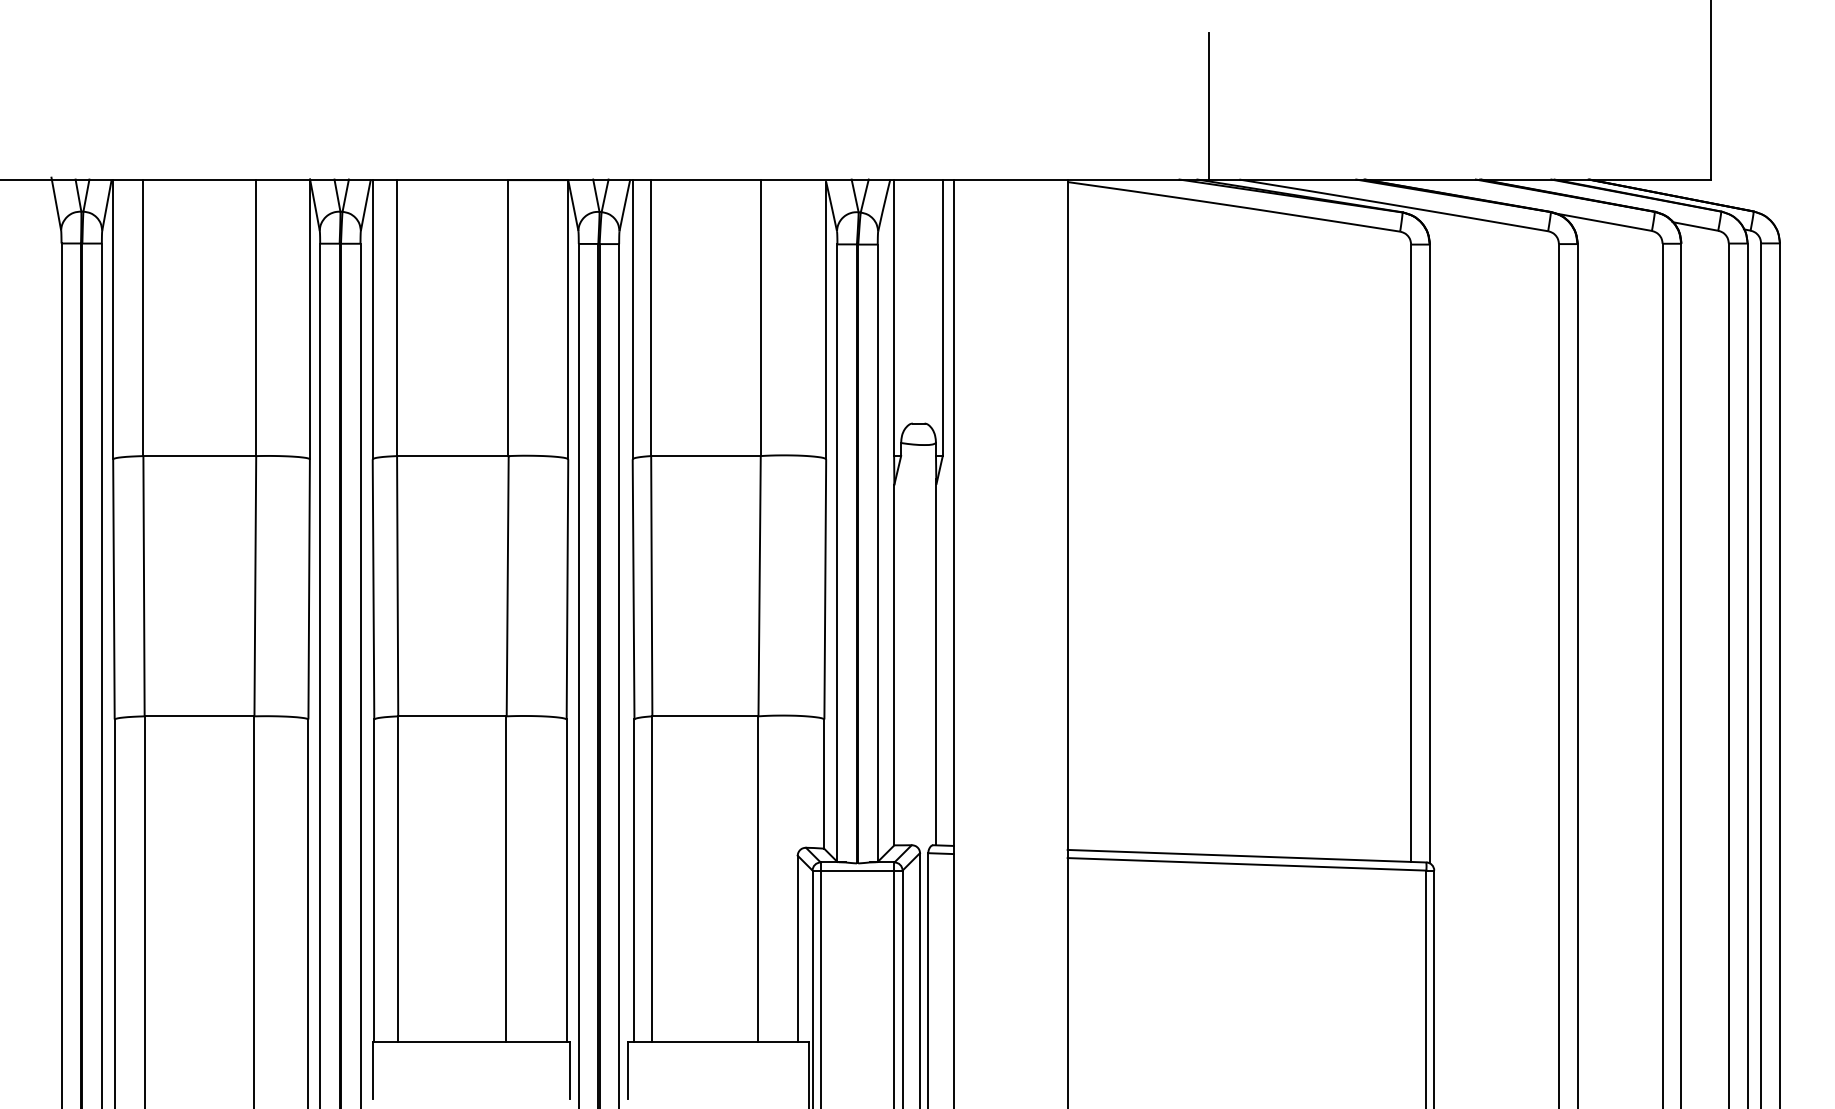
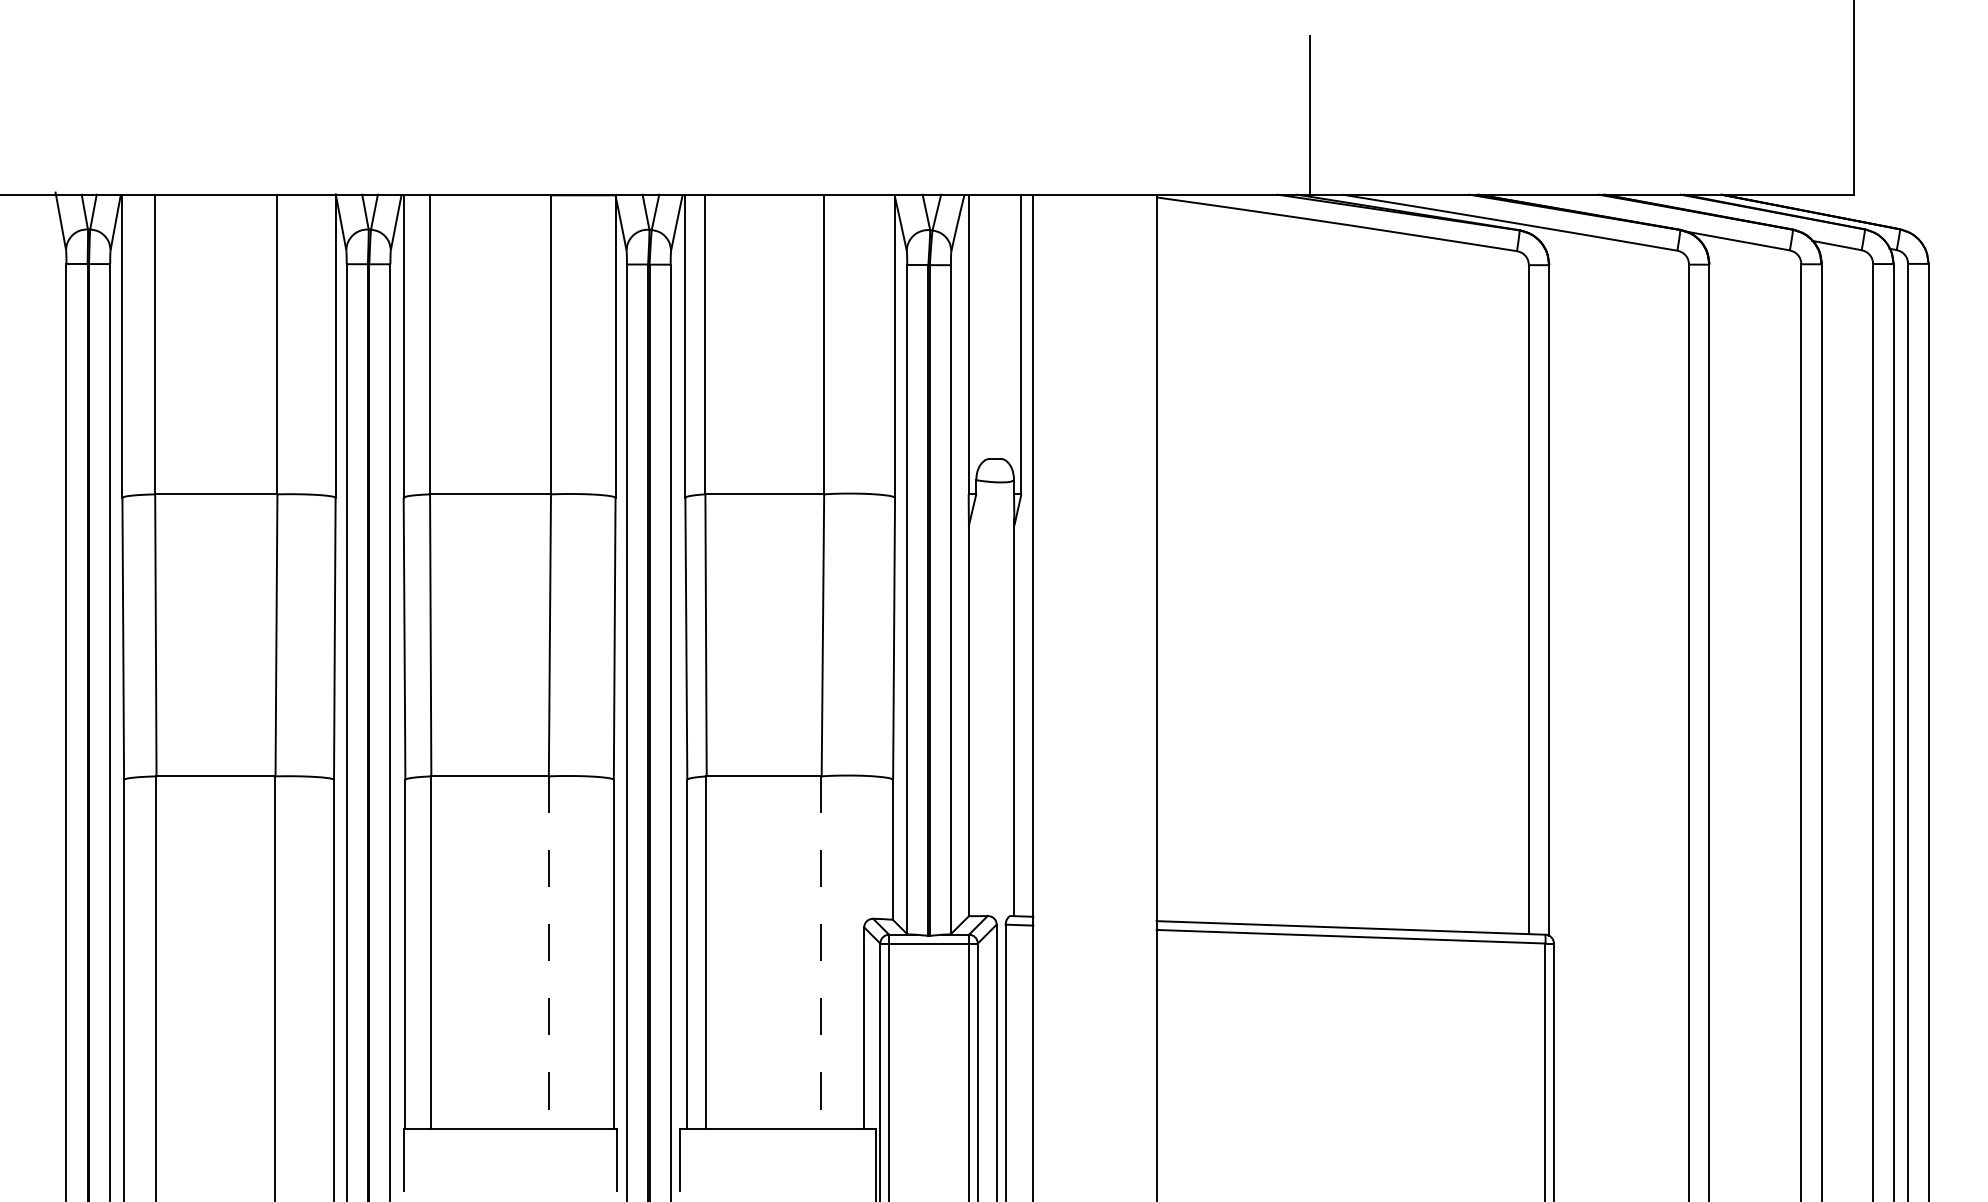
line: (506, 879) -> (548, 953), solid -> dashed
line: (758, 879) -> (821, 953), solid -> dashed

